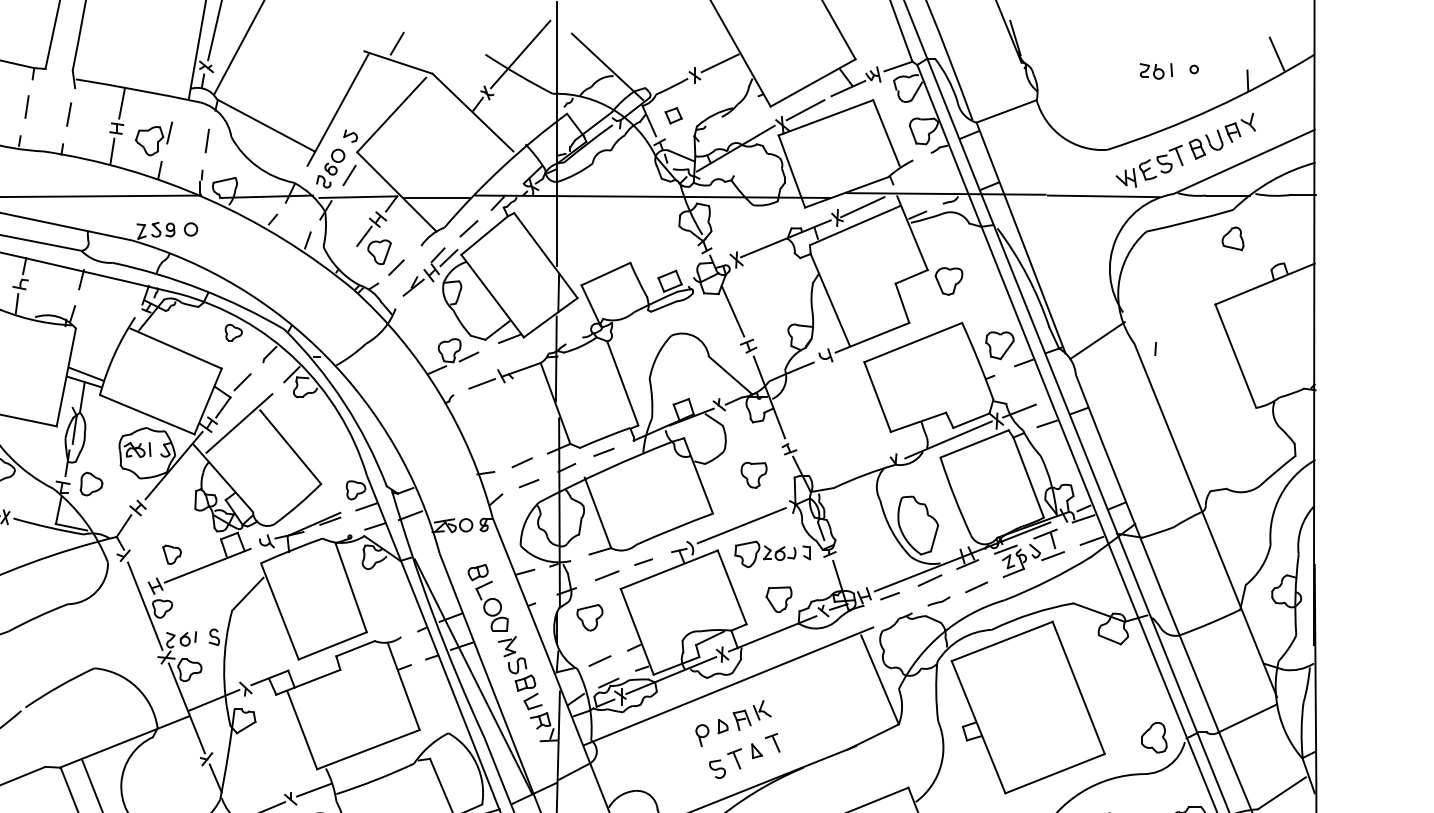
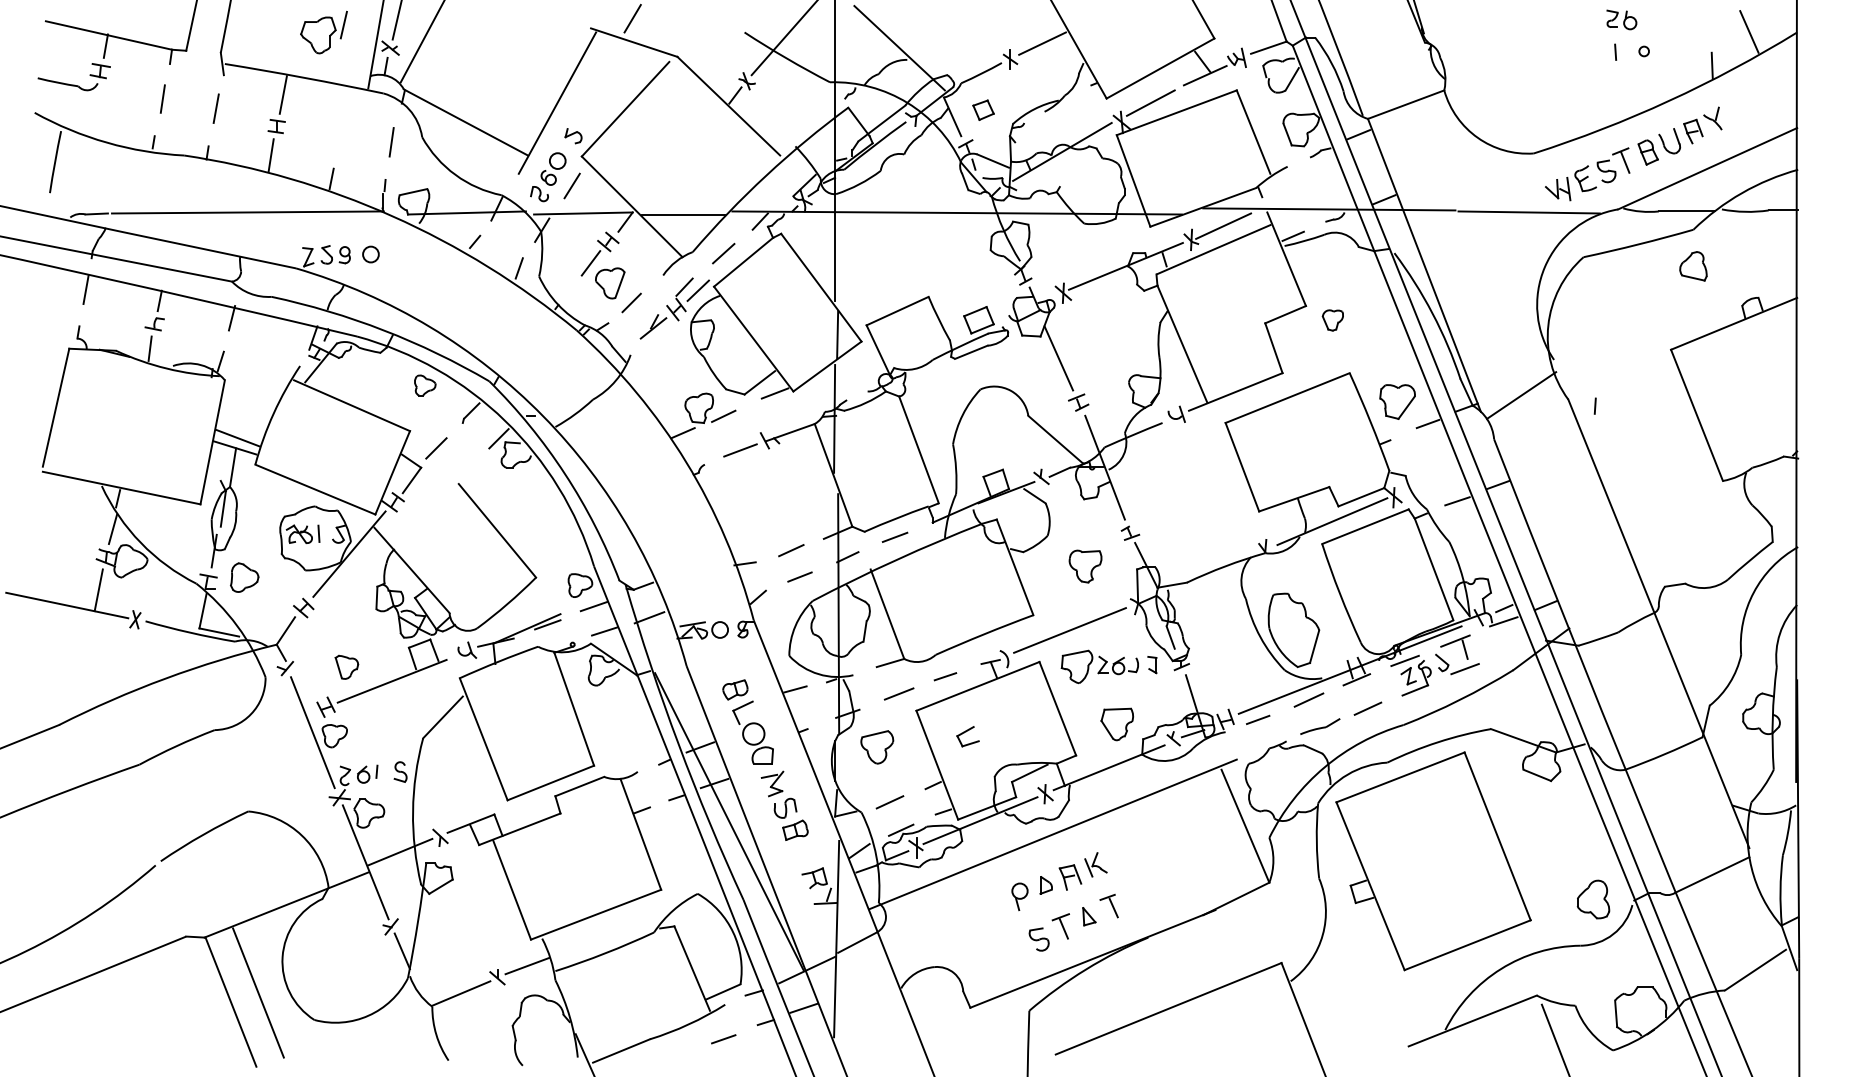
part: (1151, 71) -> (1621, 19), moved
part: (153, 138) -> (323, 32), moved
part: (948, 281) -> (1332, 320), size x0.6
line: (1019, 410) -> (1422, 484), removed
line: (239, 423) -> (432, 500), removed
line: (1092, 540) -> (1514, 649), removed
part: (938, 601) -> (1319, 726), size x1.4
part: (532, 701) -> (967, 736), moved

